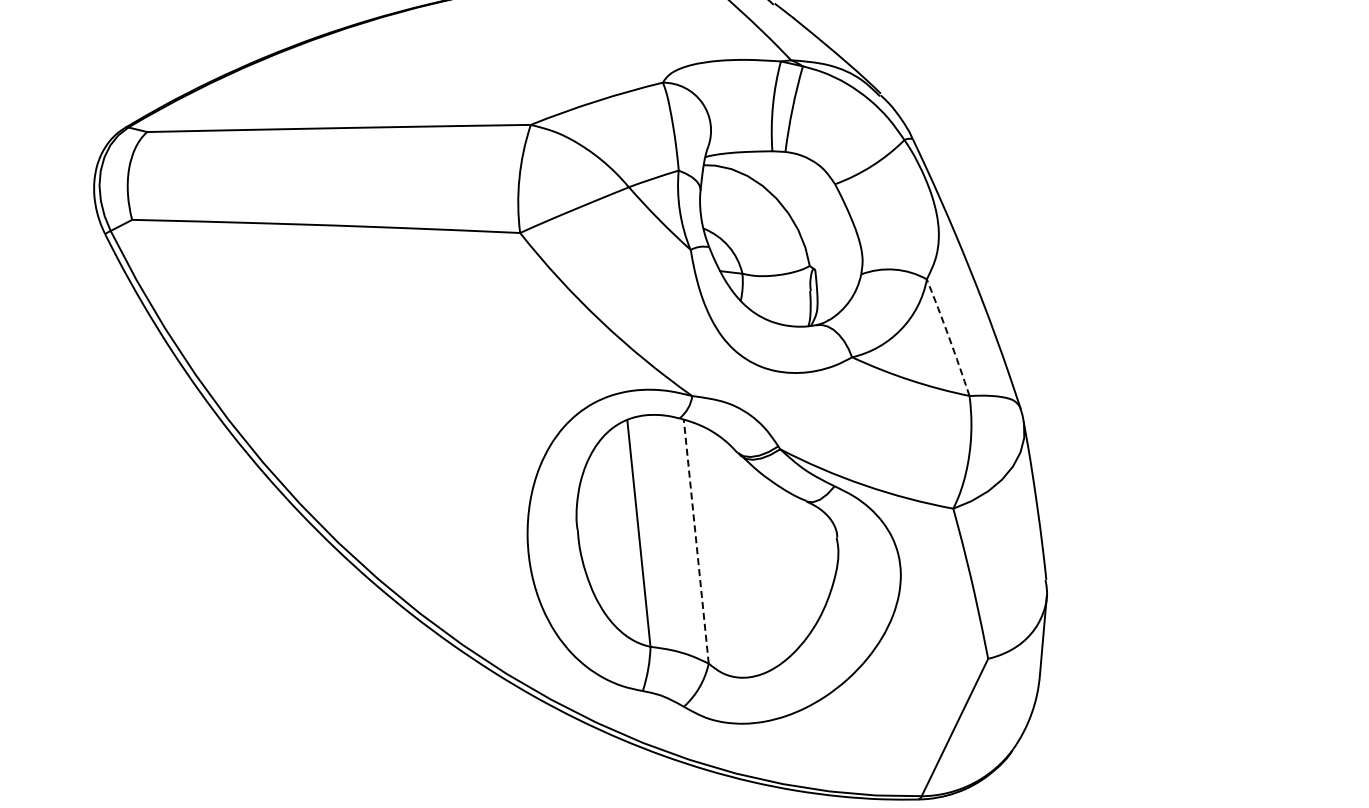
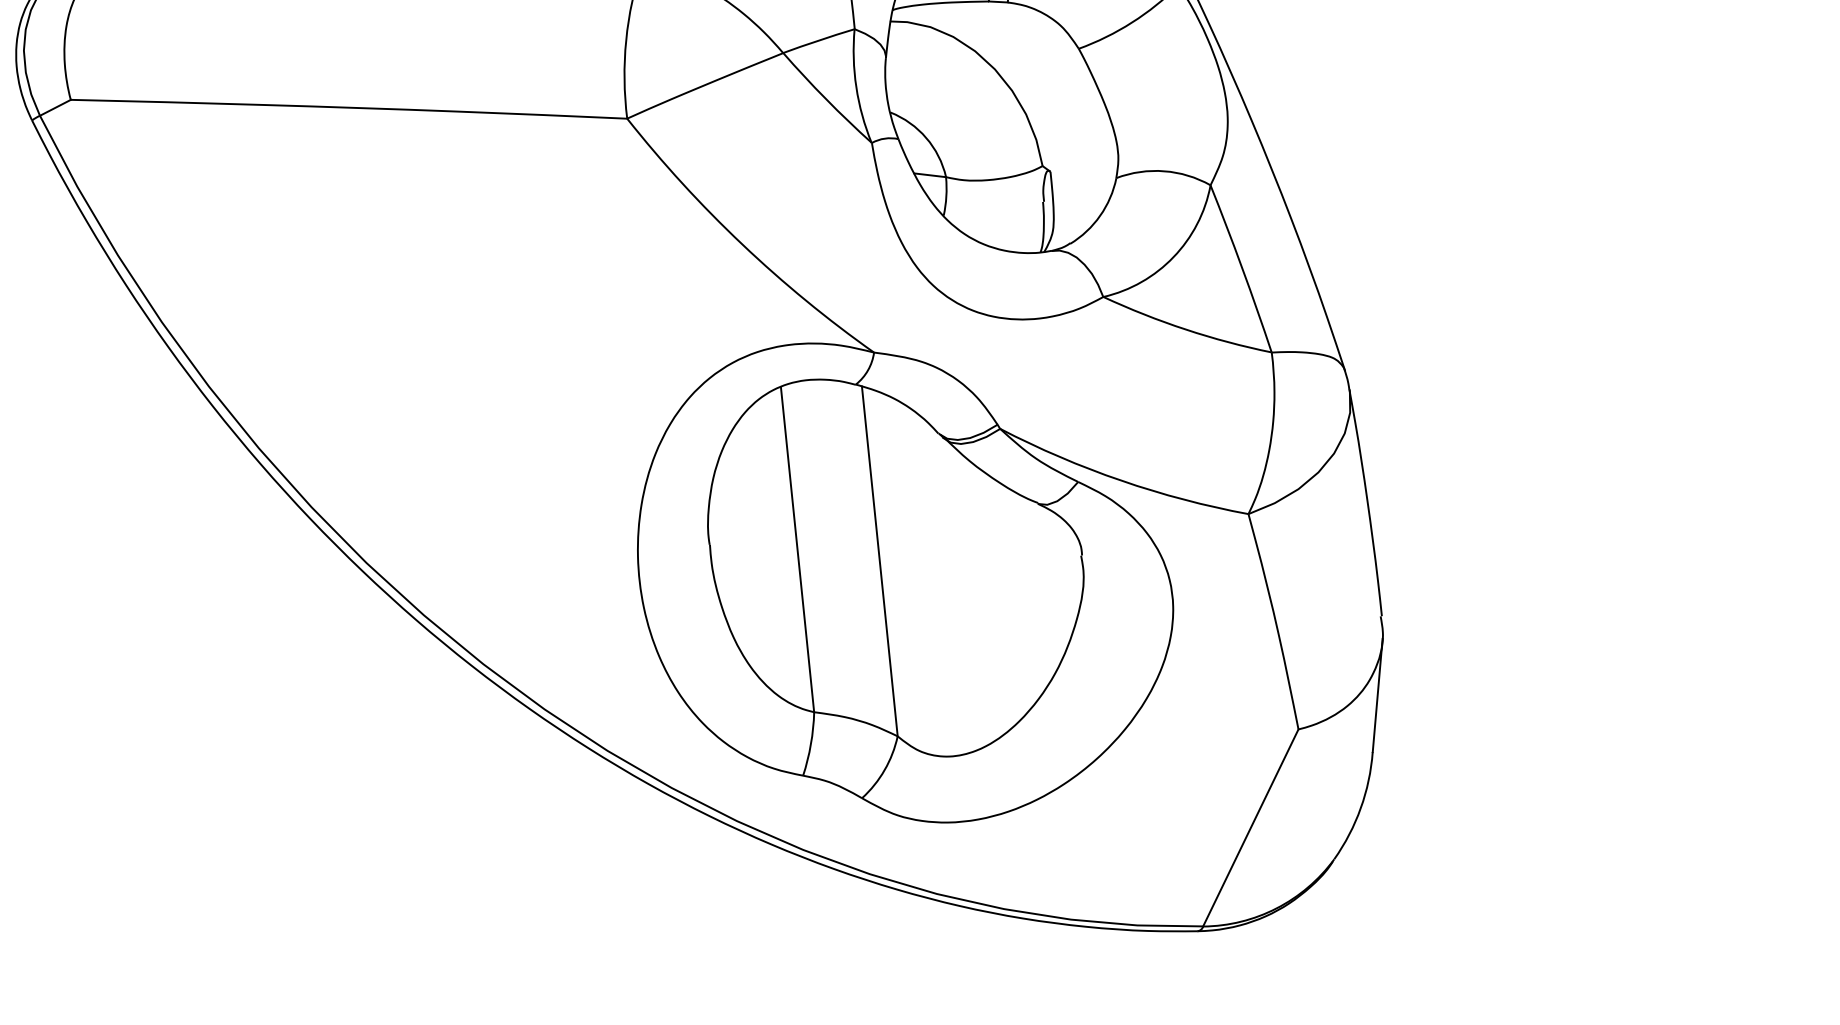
arc: (949, 337) -> (1242, 268), dashed -> solid
line: (696, 541) -> (880, 561), dashed -> solid

